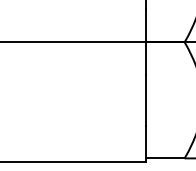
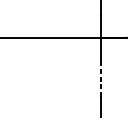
line: (146, 100) -> (101, 79), solid -> dashed

